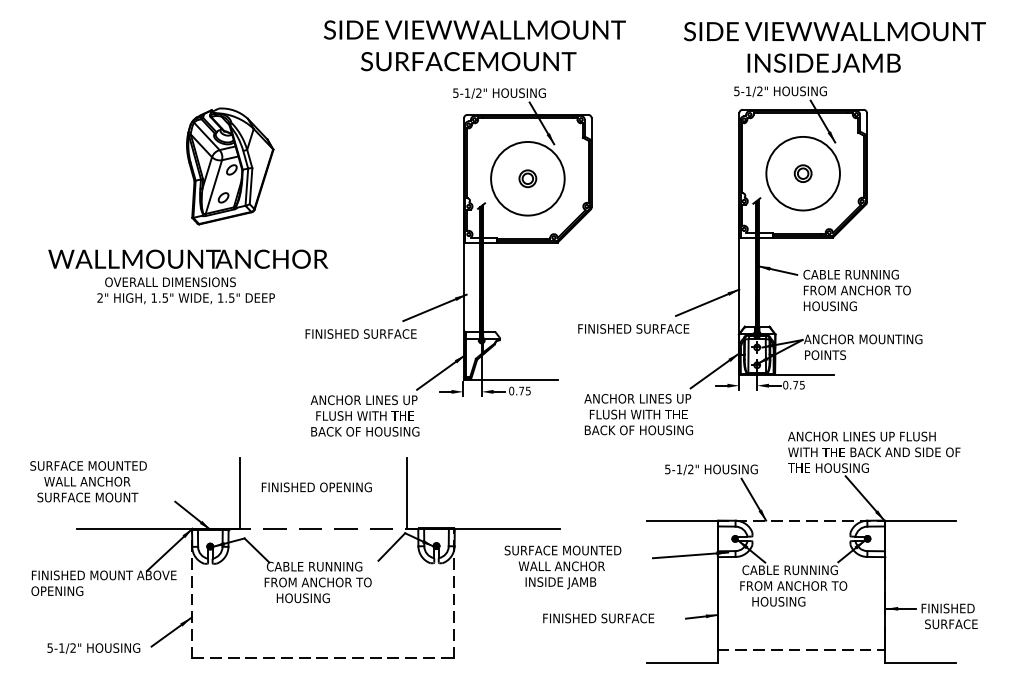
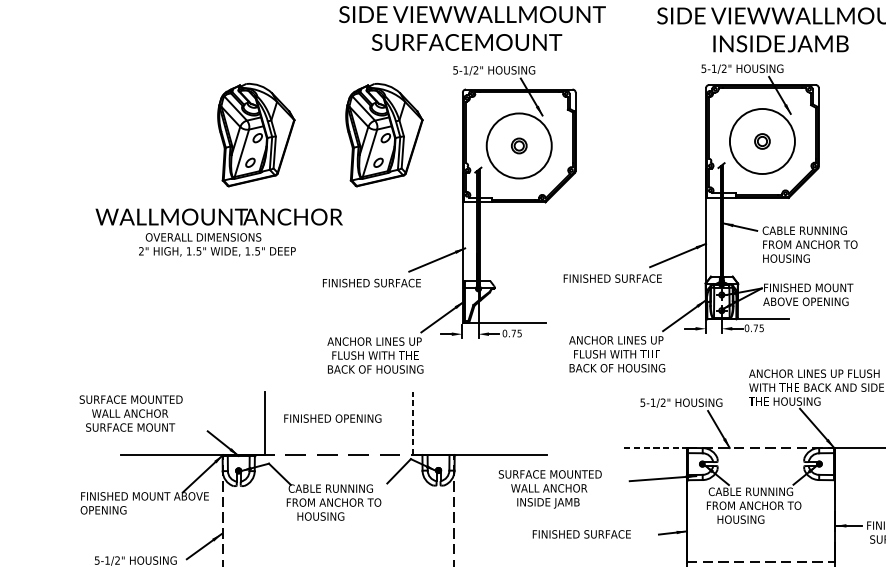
part: (375, 166) -> (384, 135), added
text: (863, 346) -> (815, 294), ANCHOR MOUNTING POINTS -> FINISHED MOUNT ABOVE OPENING
line: (407, 493) -> (412, 424), solid -> dashed
line: (682, 520) -> (655, 447), solid -> dashed

